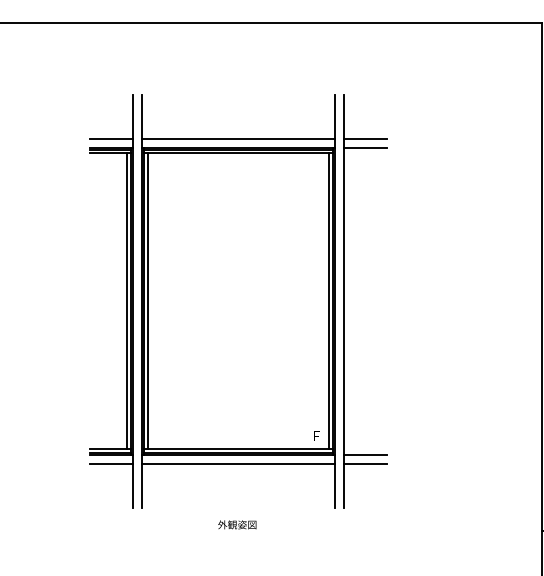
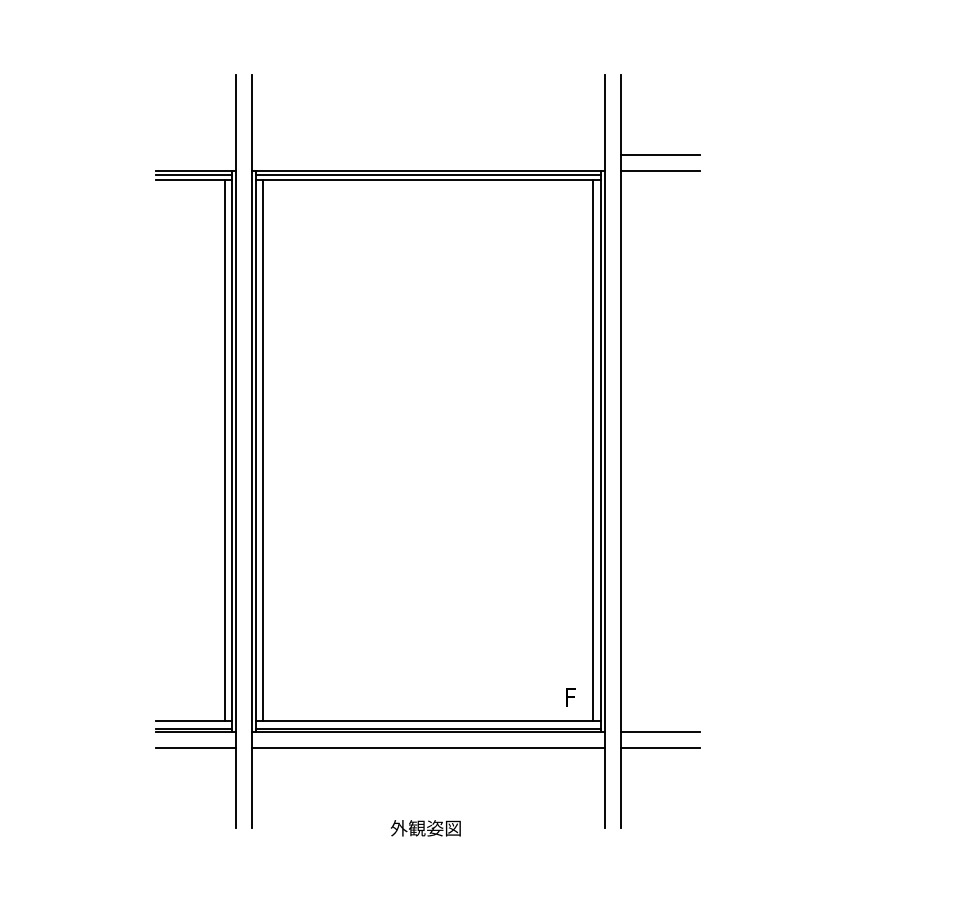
line: (111, 139) -> (196, 155), removed
line: (238, 139) -> (428, 155), removed
text: (237, 524) -> (426, 827), moved

